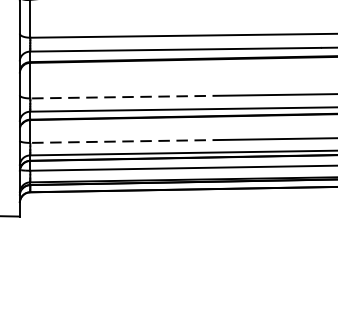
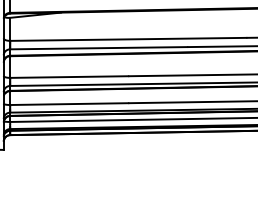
line: (125, 97) -> (68, 77), dashed -> solid
line: (125, 142) -> (68, 104), dashed -> solid

